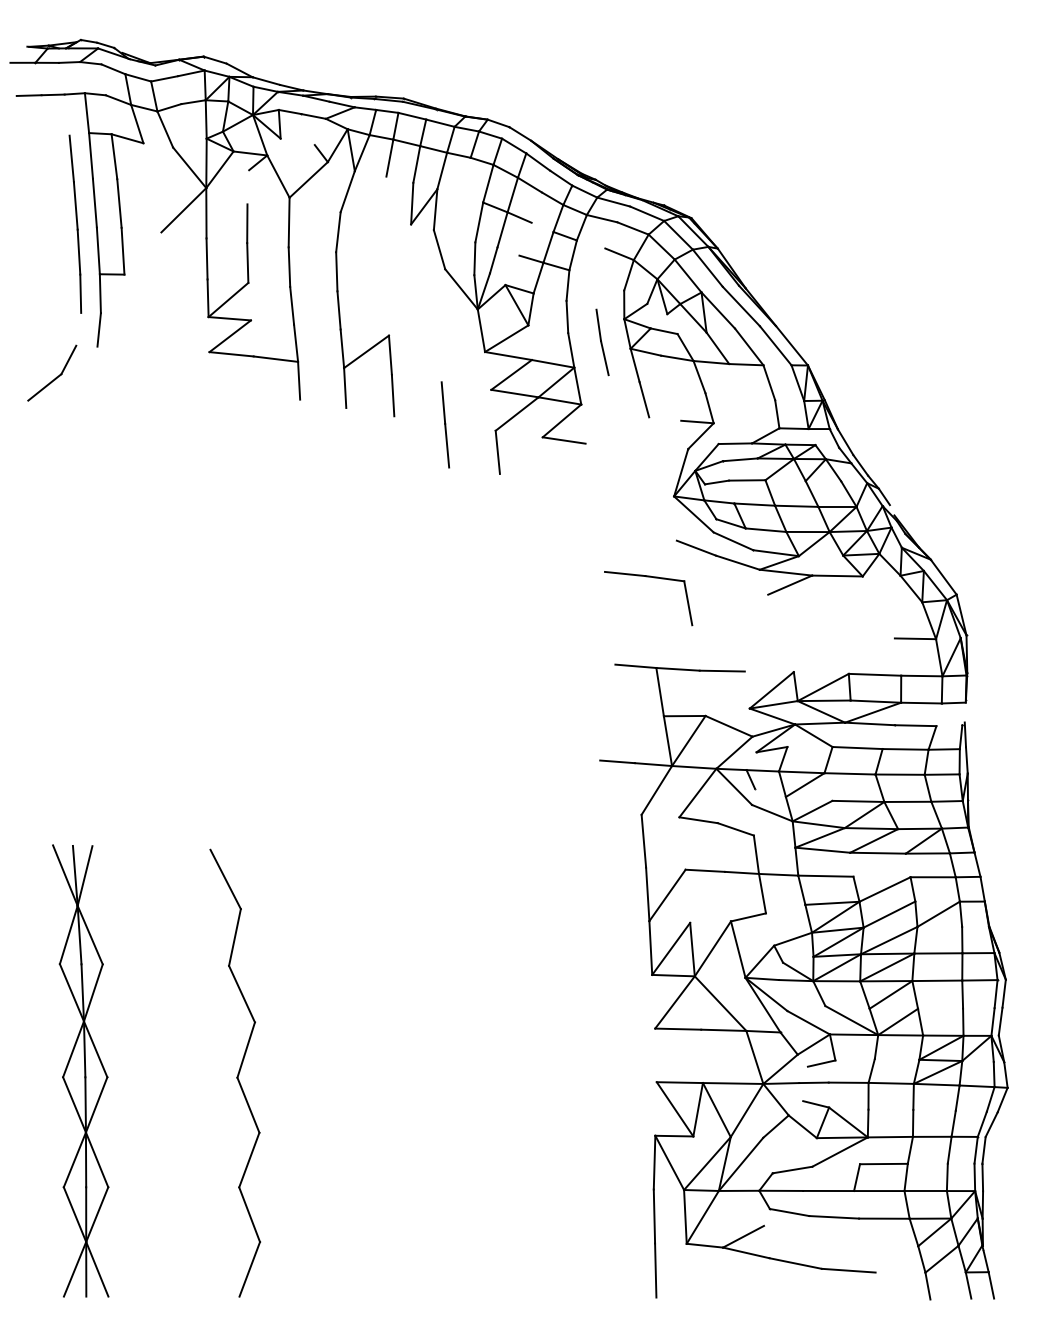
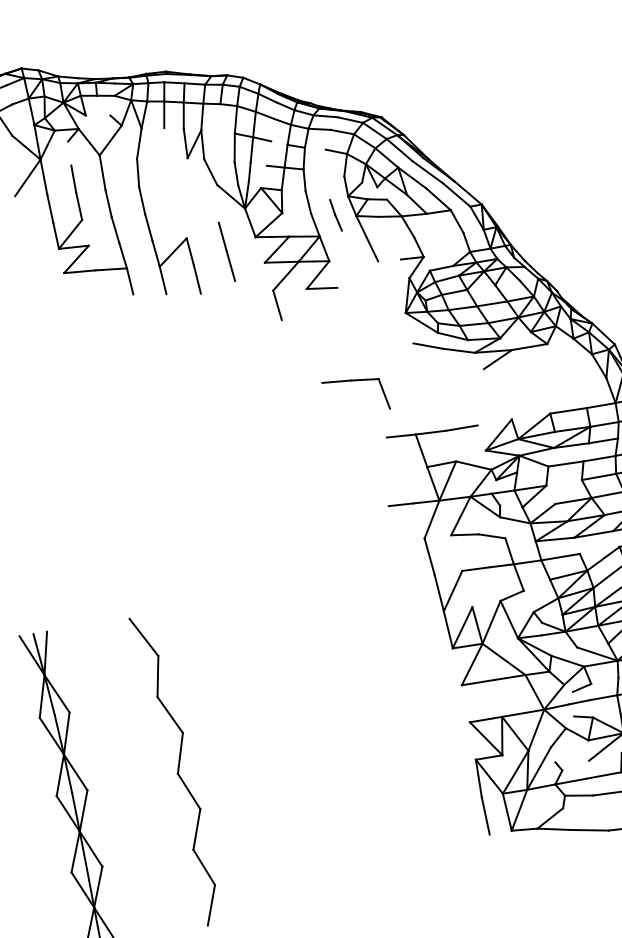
part: (602, 342) -> (335, 215), size x0.7
line: (445, 424) -> (226, 251), moved
part: (654, 578) -> (357, 381), moved
line: (915, 638) -> (592, 380), removed
line: (849, 773) -> (563, 482), removed
line: (792, 1169) -> (575, 765), removed
line: (655, 1270) -> (493, 853), removed

